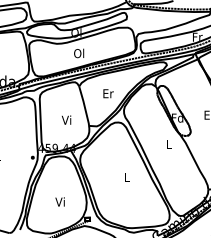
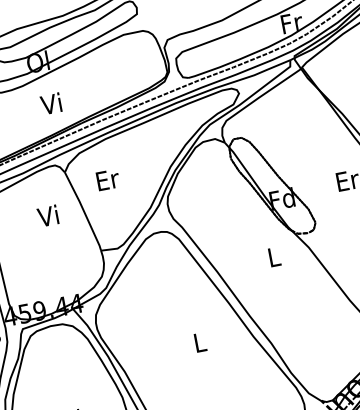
text: (79, 53) -> (52, 103), Ol -> Vi
text: (108, 93) -> (107, 179), moved
text: (66, 119) -> (47, 214), moved

